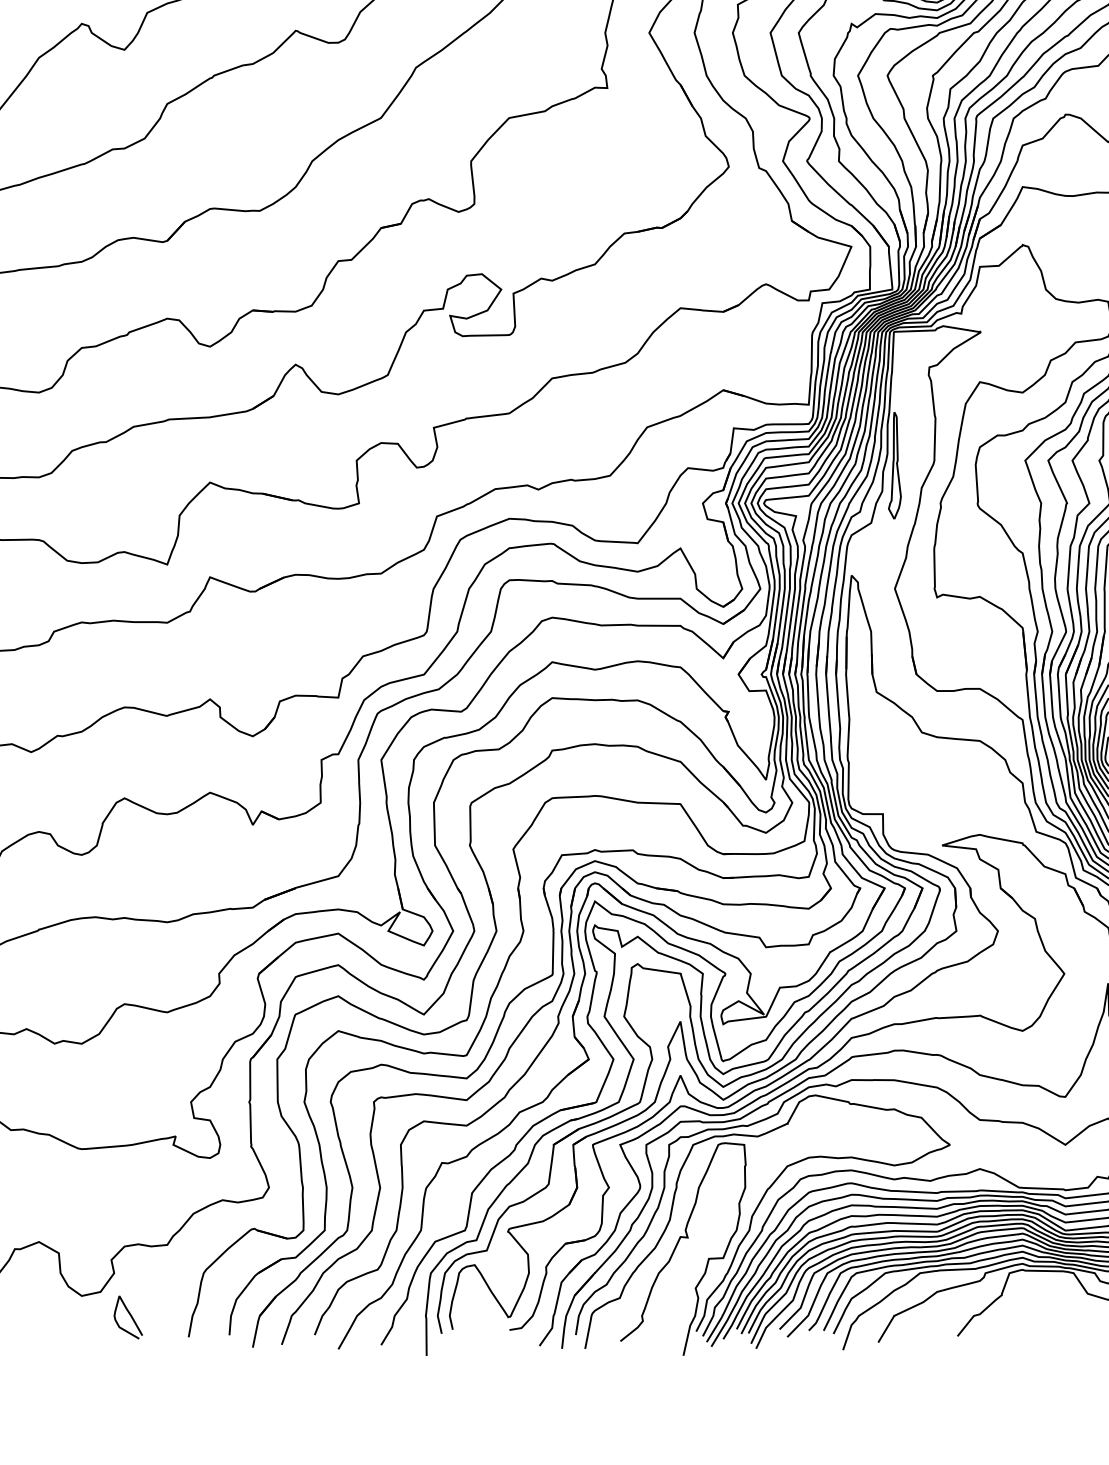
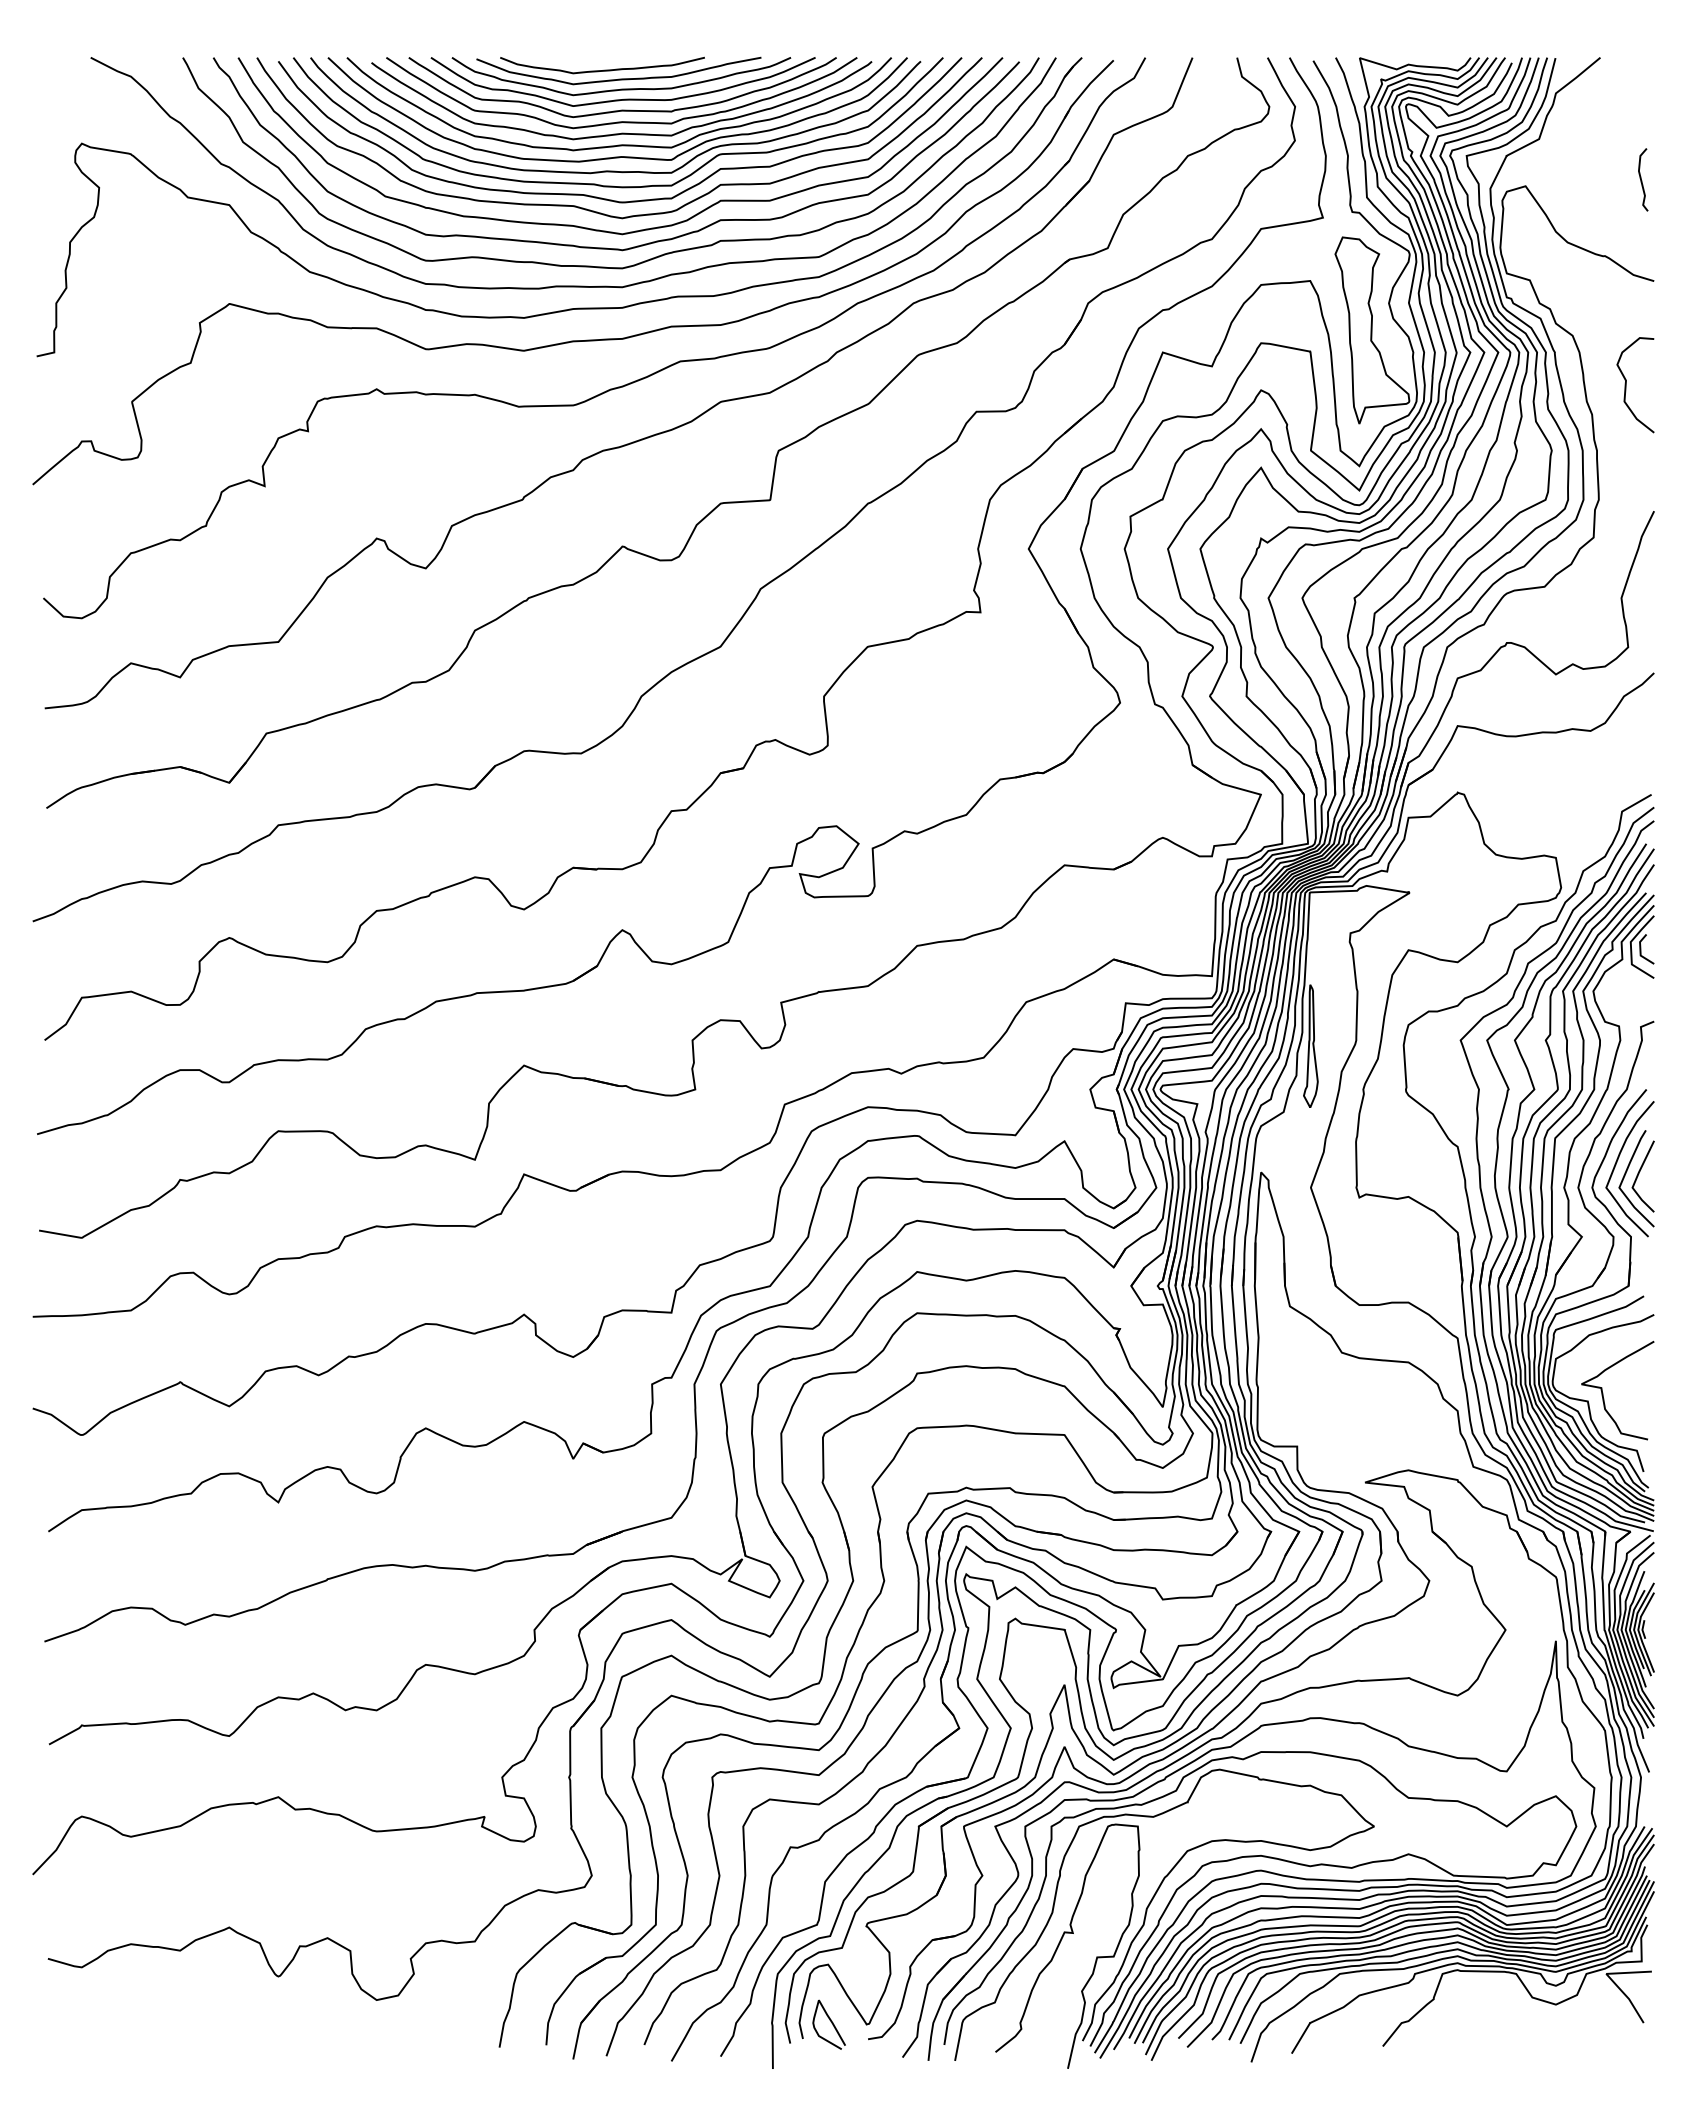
curve: (130, 1316) -> (831, 2023), moved

